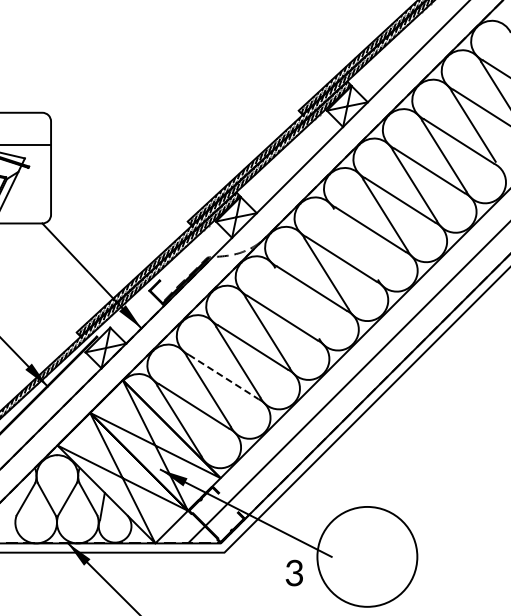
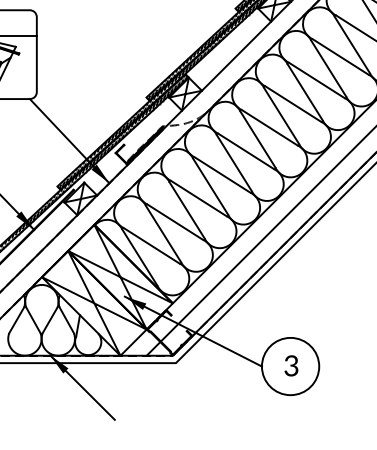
line: (355, 244) -> (281, 115), added
line: (297, 303) -> (234, 163), added
line: (224, 377) -> (175, 222), dashed -> solid
circle: (367, 556) -> (290, 366), size x0.71
text: (293, 572) -> (290, 365), moved

